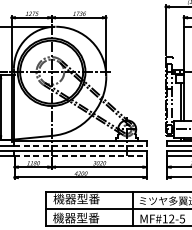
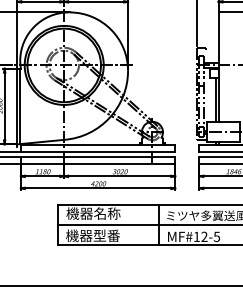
line: (80, 145) -> (98, 151), dashed -> solid
line: (80, 156) -> (98, 163), dashed -> solid
text: (88, 198) -> (107, 213), 機器型番 -> 機器名称

